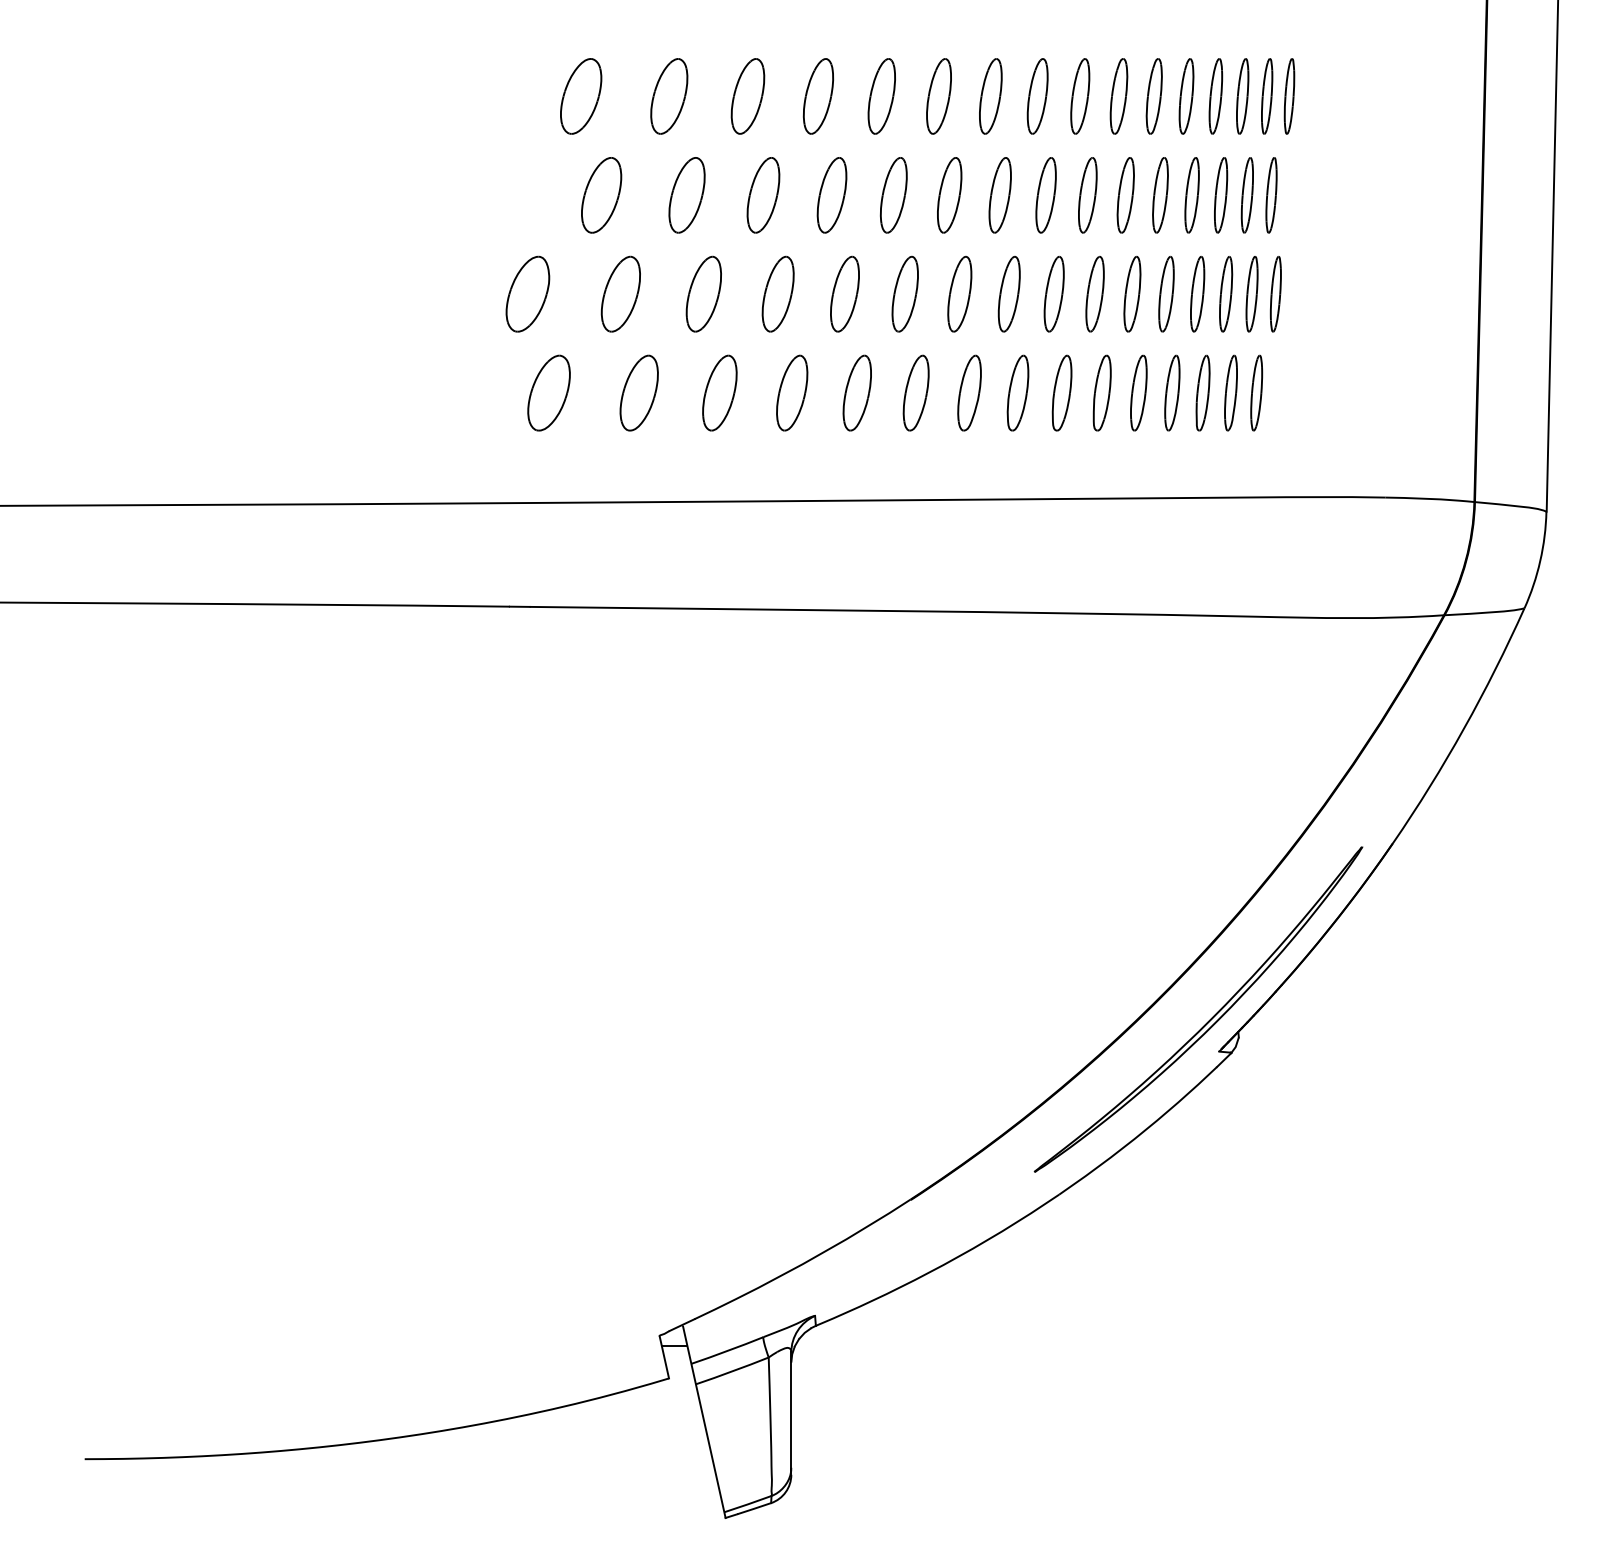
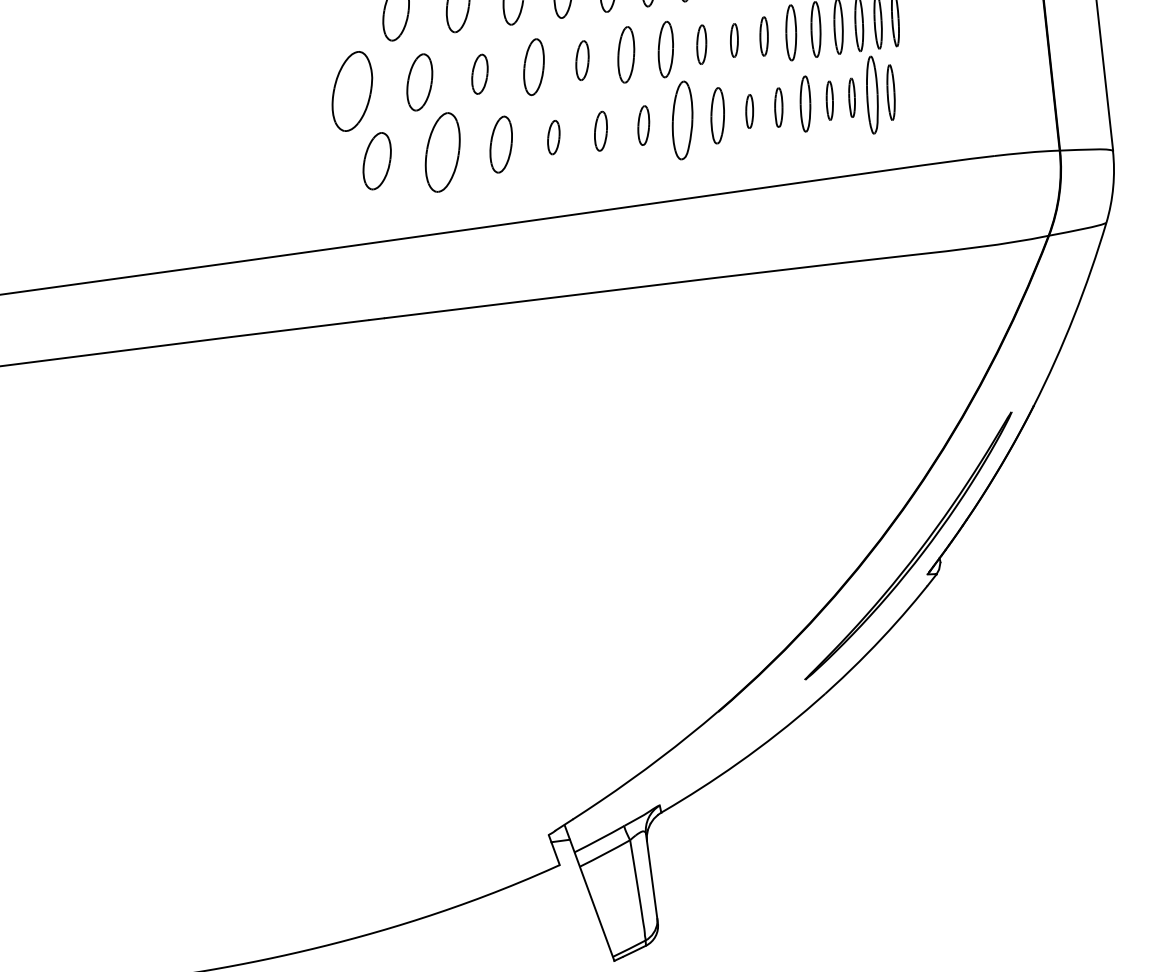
part: (527, 293) -> (351, 90), size x1.4
part: (703, 293) -> (479, 73), size x0.7
part: (844, 293) -> (582, 60), size x0.7
part: (1008, 293) -> (701, 44), size x0.7
part: (1053, 294) -> (733, 40), size x0.6
part: (1094, 294) -> (763, 36), size x0.7
part: (638, 392) -> (442, 152), size x1.4
part: (792, 392) -> (553, 137), size x0.6
part: (856, 392) -> (600, 130), size x0.7
part: (915, 392) -> (643, 125), size x0.7
part: (969, 392) -> (682, 120), size x1.4
part: (1061, 392) -> (749, 111), size x0.6
part: (1101, 392) -> (778, 107), size x0.7
part: (1172, 392) -> (829, 100), size x0.7
part: (1202, 392) -> (851, 97), size x0.7
part: (1230, 392) -> (871, 94), size x1.4

